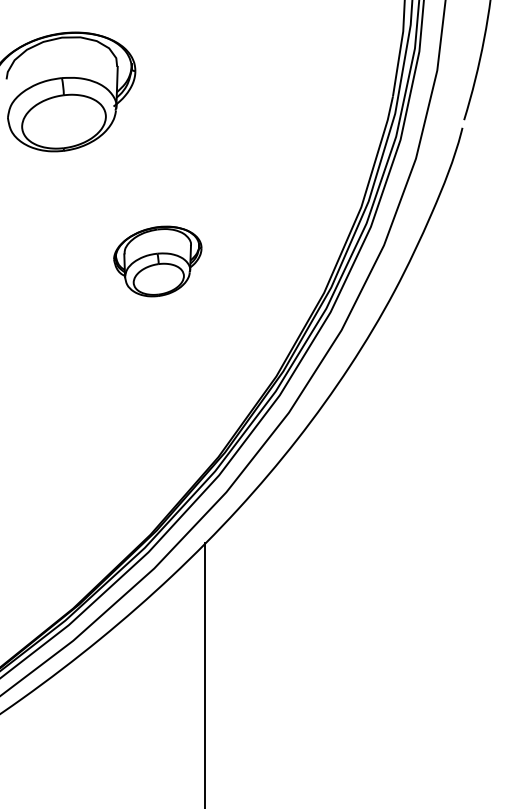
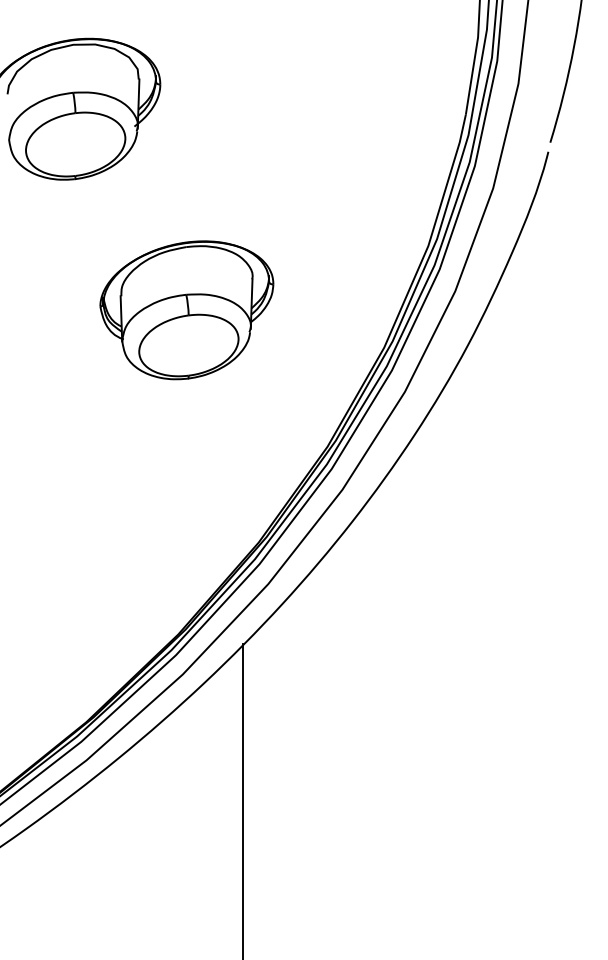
part: (157, 261) -> (186, 310), size x1.67

